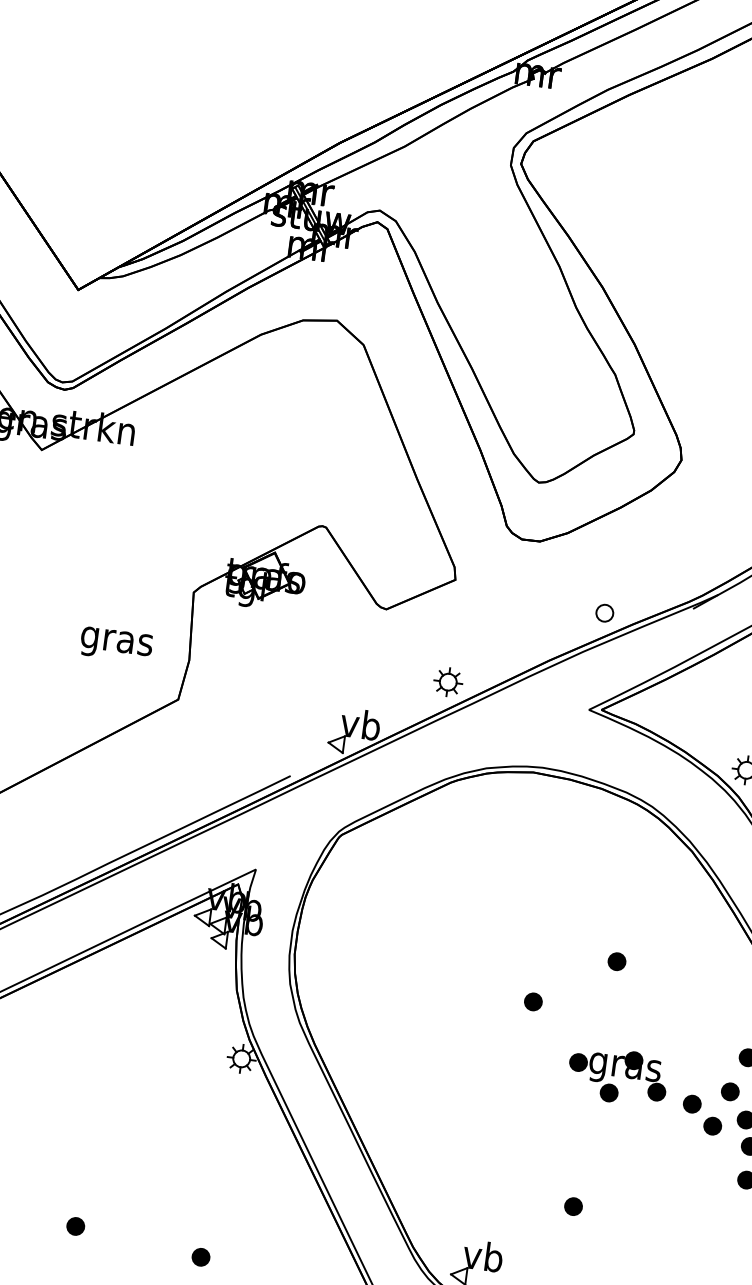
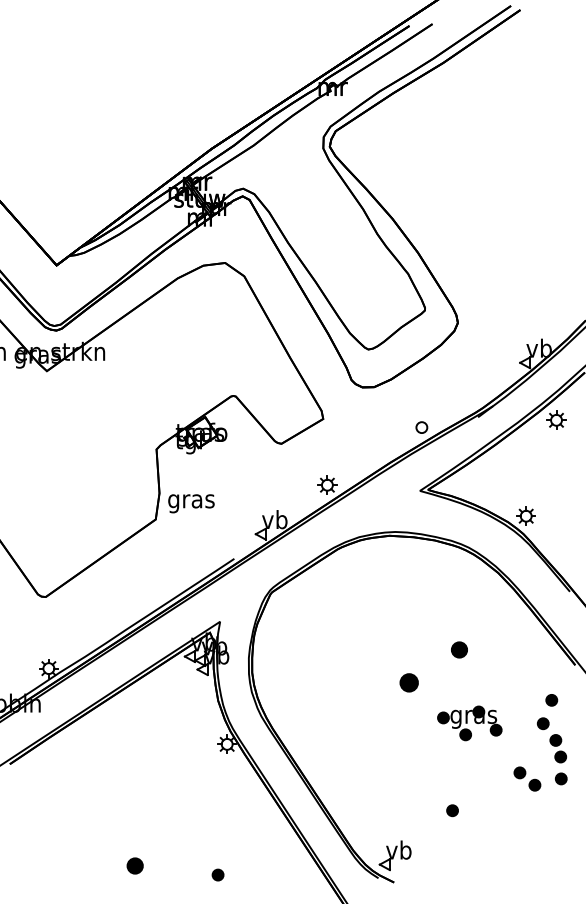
text: (116, 644) -> (191, 503), moved
part: (617, 960) -> (459, 649), size x1.4
part: (533, 1001) -> (409, 682), size x1.6
part: (702, 1114) -> (527, 778), moved
part: (74, 1225) -> (134, 865), size x1.4

